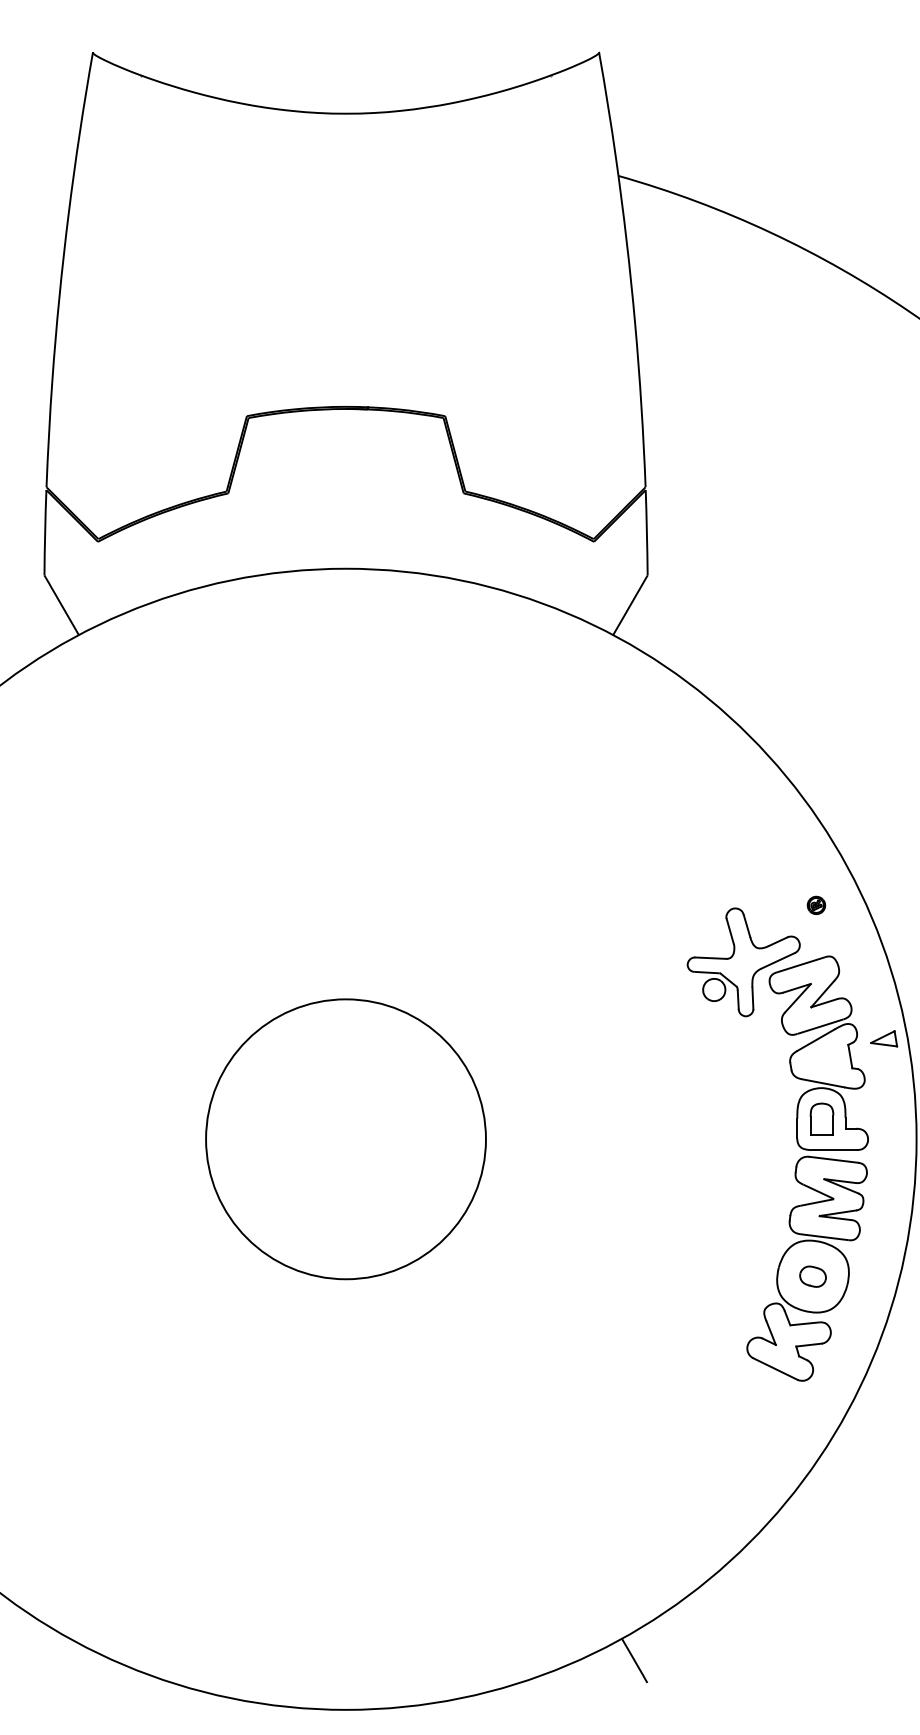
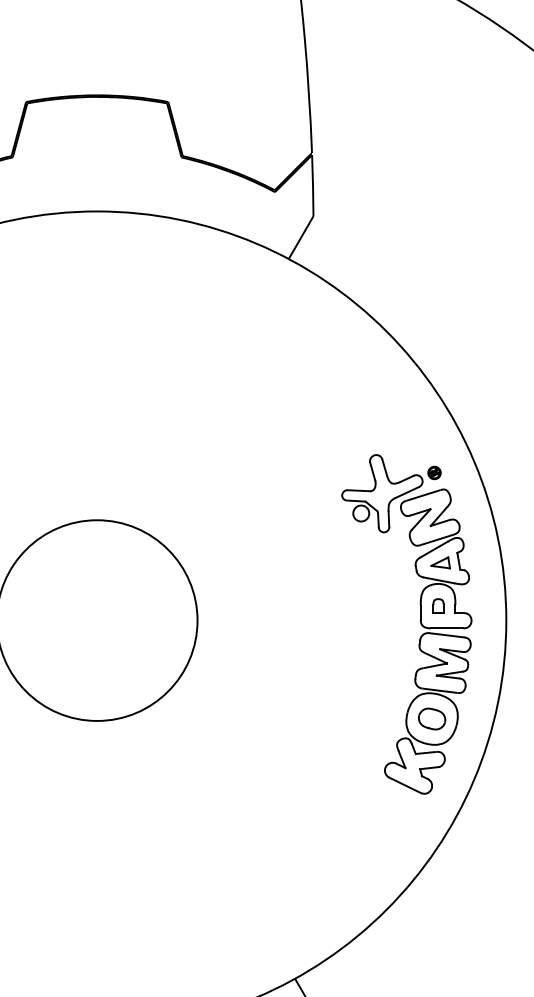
part: (816, 904) -> (434, 472), moved
part: (884, 1038) -> (441, 562), moved
part: (821, 1118) -> (438, 605), size x0.62
part: (812, 1276) -> (431, 718), size x1.43

